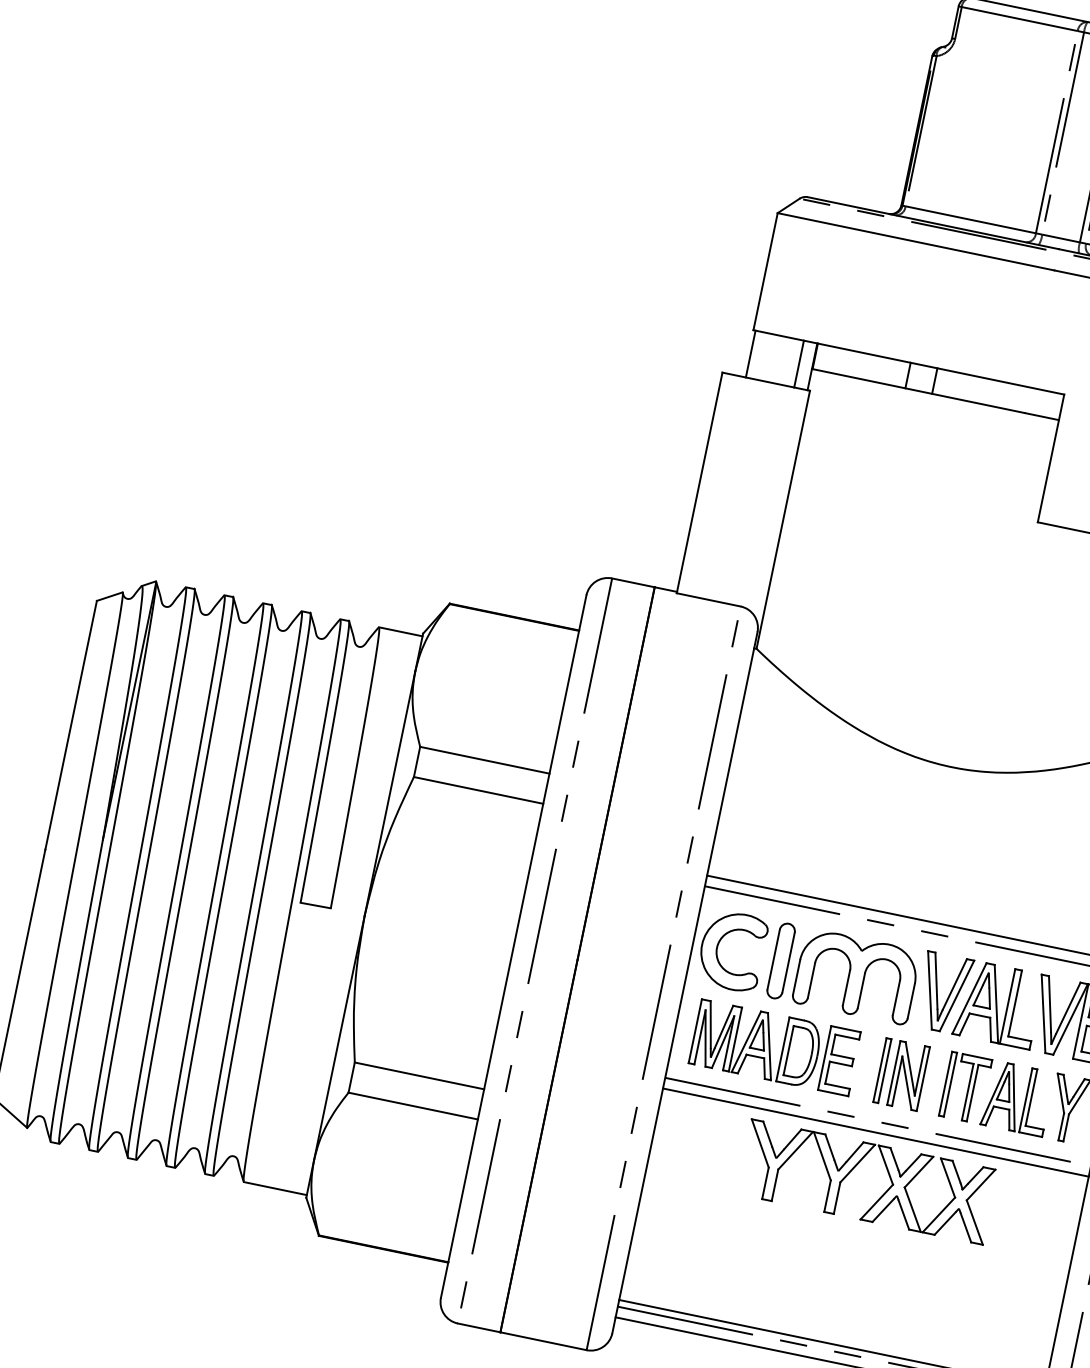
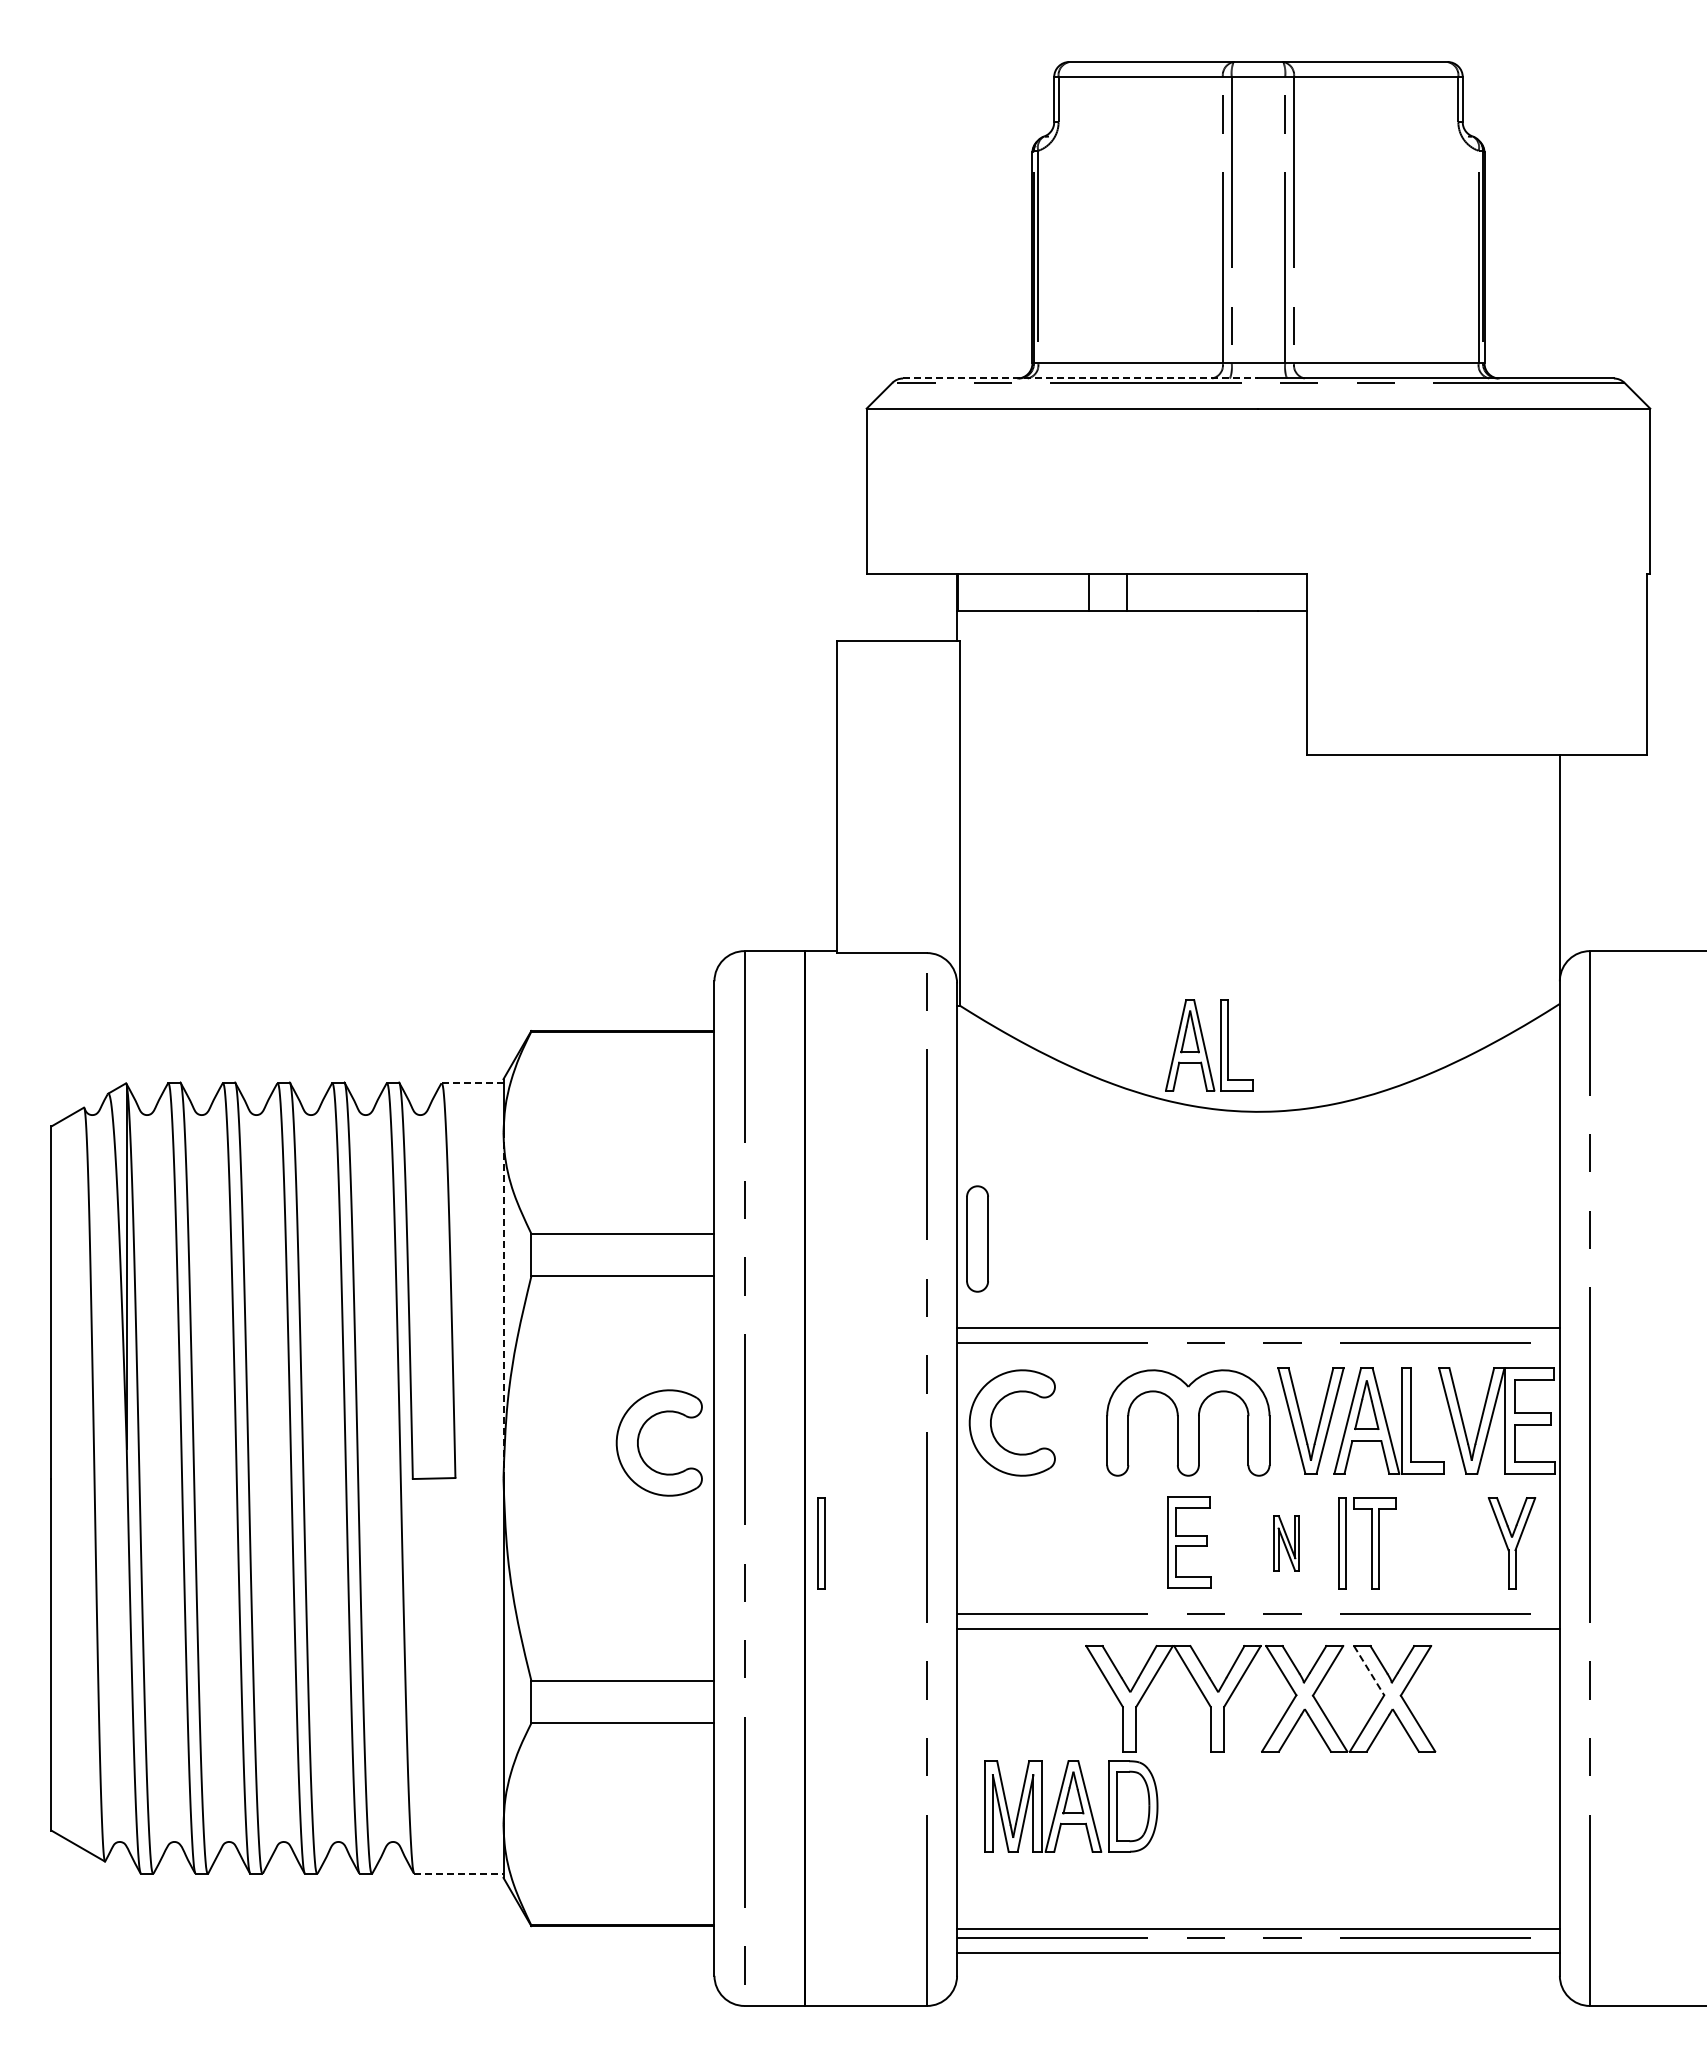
line: (933, 223) -> (1080, 378), solid -> dashed
line: (750, 354) -> (869, 607), removed
line: (799, 364) -> (938, 607), removed
line: (400, 631) -> (472, 1082), solid -> dashed
line: (390, 793) -> (503, 1305), solid -> dashed
part: (466, 907) -> (639, 1438), added
part: (781, 960) -> (977, 1238), moved
part: (756, 1043) -> (1071, 1806), moved
part: (882, 1070) -> (821, 1543), moved
part: (908, 1076) -> (1286, 1543), size x0.6
part: (1017, 1098) -> (1209, 1045), moved
line: (948, 1177) -> (1369, 1670), solid -> dashed
line: (275, 1188) -> (458, 1874), solid -> dashed

